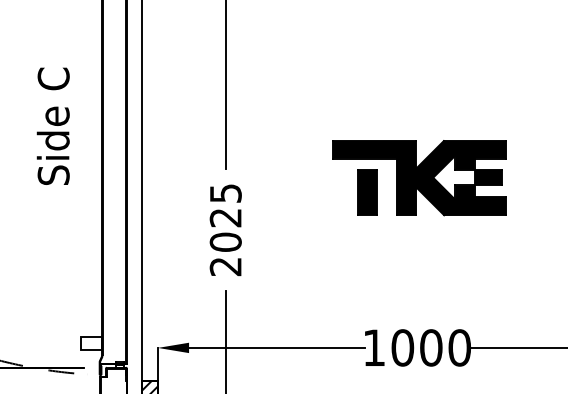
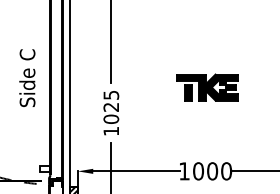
text: (53, 124) -> (27, 77), moved
part: (421, 177) -> (207, 87), size x0.71
text: (224, 267) -> (110, 131), 2025 -> 1025

